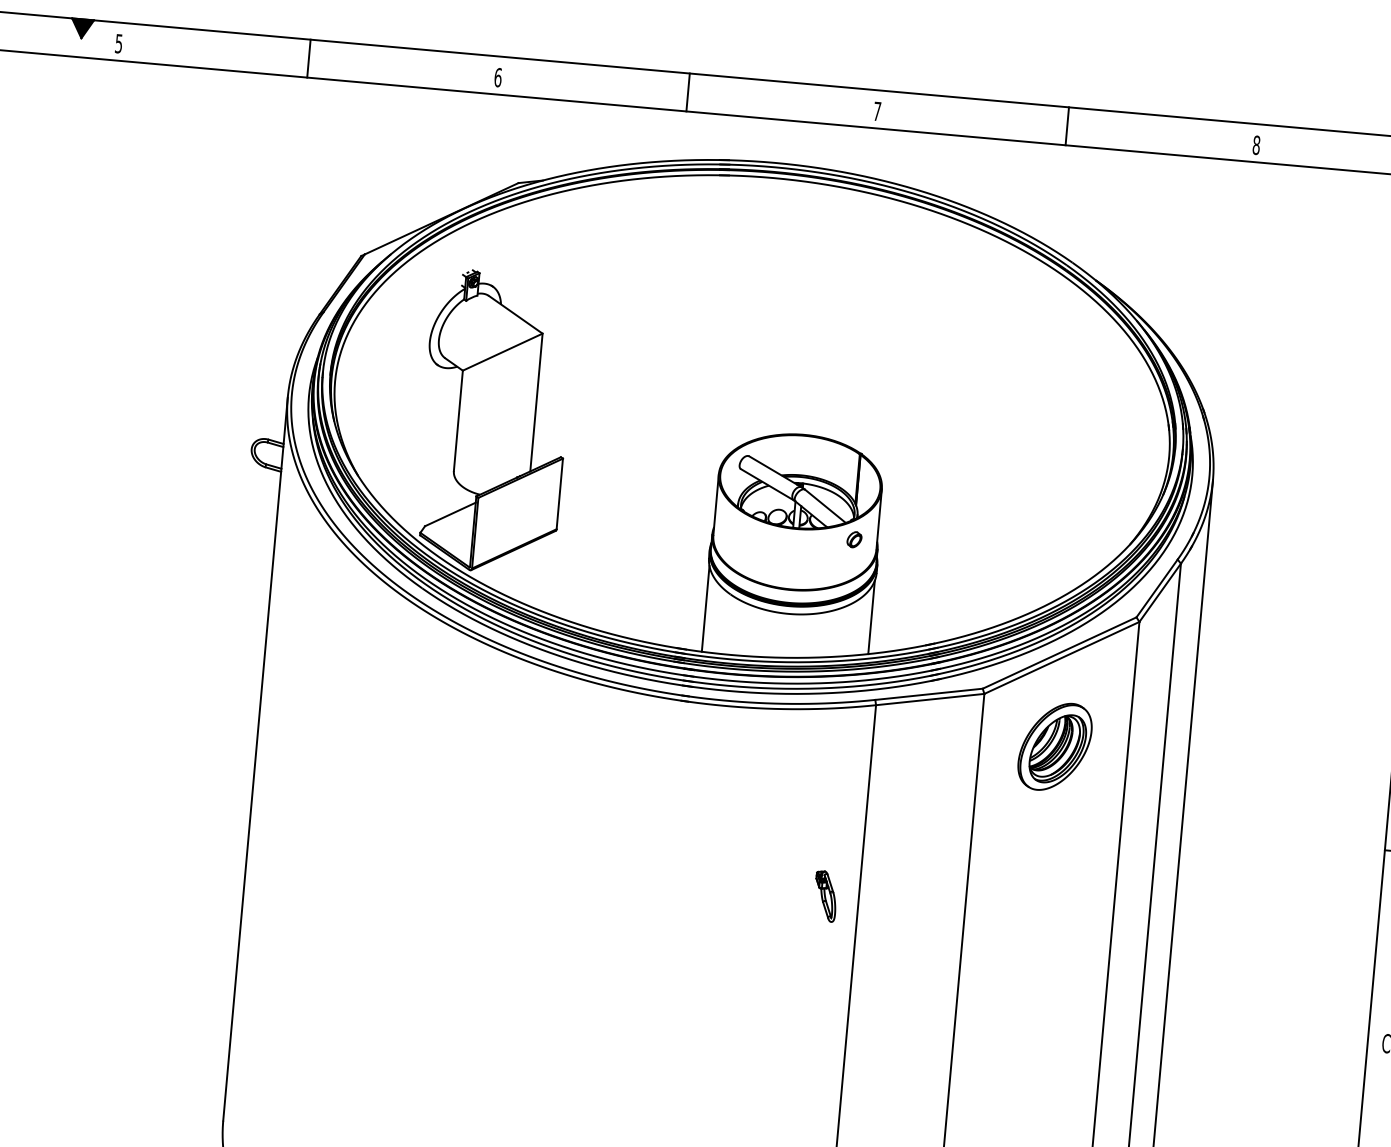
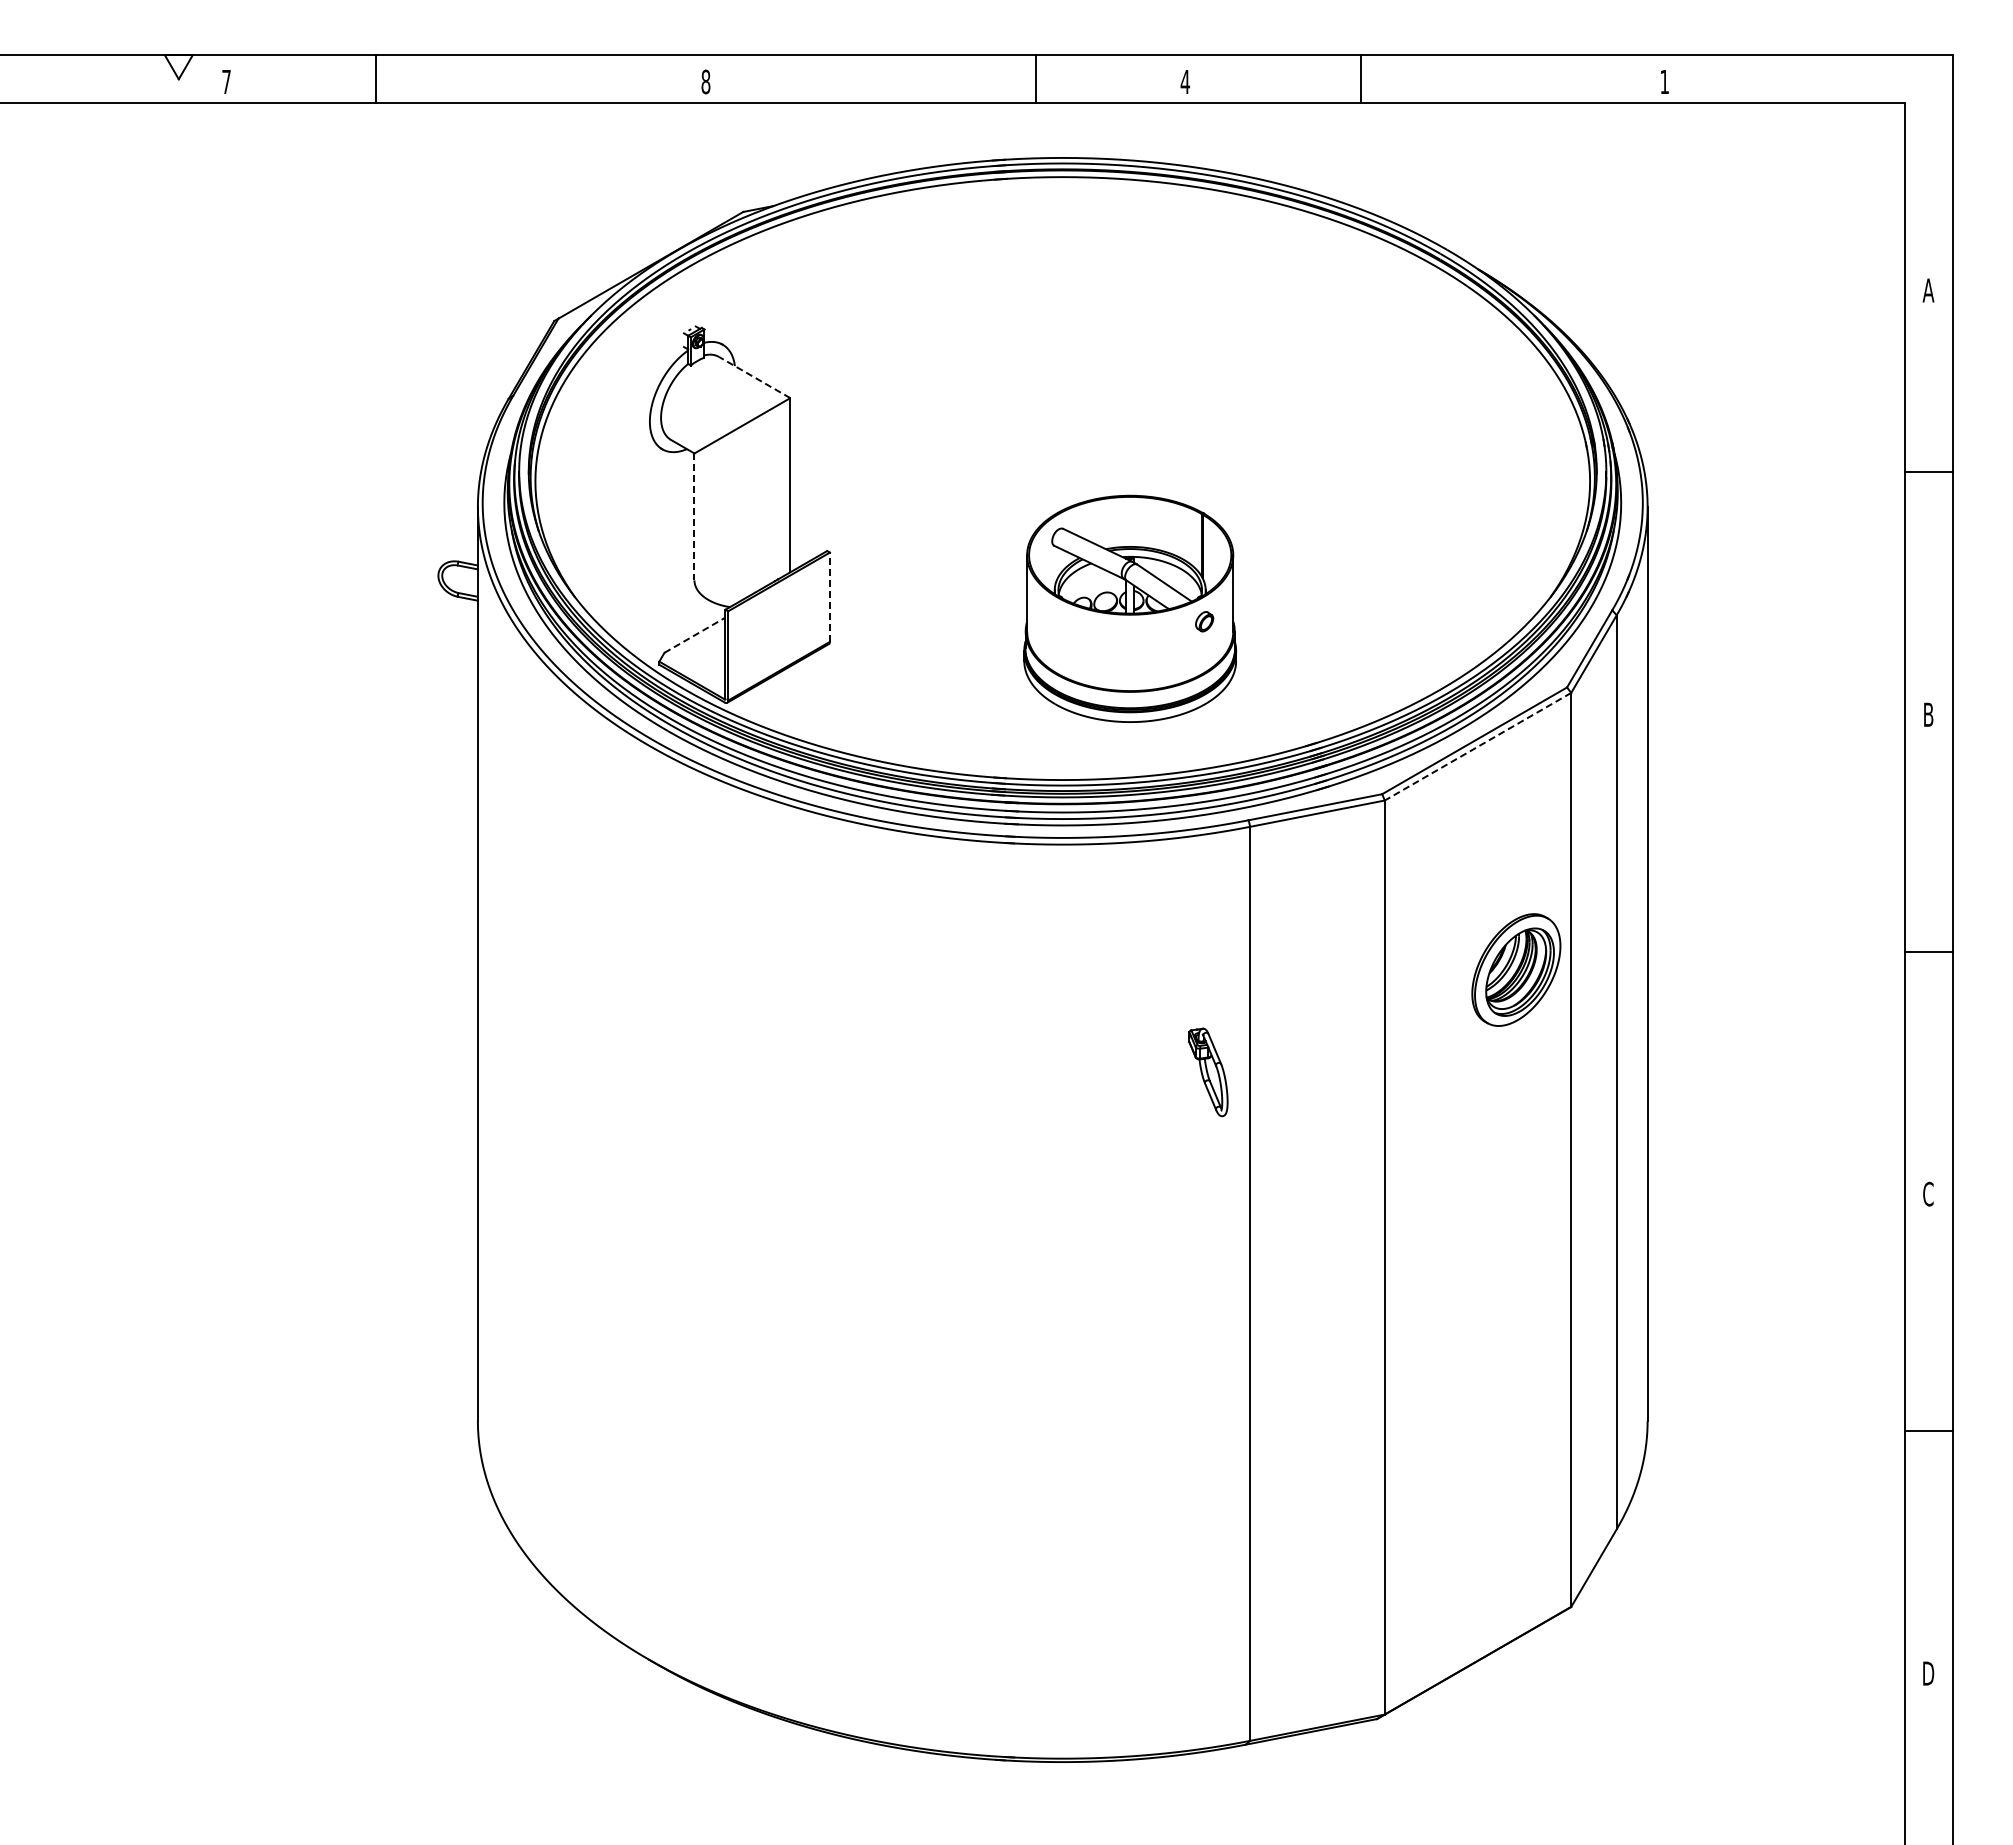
fill: (81, 28) -> (178, 67), removed
text: (118, 44) -> (226, 82), 5 -> 7
line: (308, 58) -> (376, 79), moved
text: (497, 77) -> (705, 81), 6 -> 8
line: (687, 92) -> (1035, 79), moved
text: (877, 111) -> (1185, 81), 7 -> 4
line: (1067, 126) -> (1361, 79), moved
text: (1256, 144) -> (1664, 81), 8 -> 1
line: (515, 314) -> (754, 377), solid -> dashed
line: (458, 421) -> (694, 517), solid -> dashed
line: (559, 494) -> (829, 597), solid -> dashed
line: (450, 513) -> (695, 634), solid -> dashed
line: (705, 608) -> (1025, 724), removed
line: (871, 616) -> (1234, 716), removed
line: (1062, 657) -> (1478, 746), solid -> dashed
part: (1055, 746) -> (1516, 969), moved
part: (825, 896) -> (1208, 1072), size x1.4

